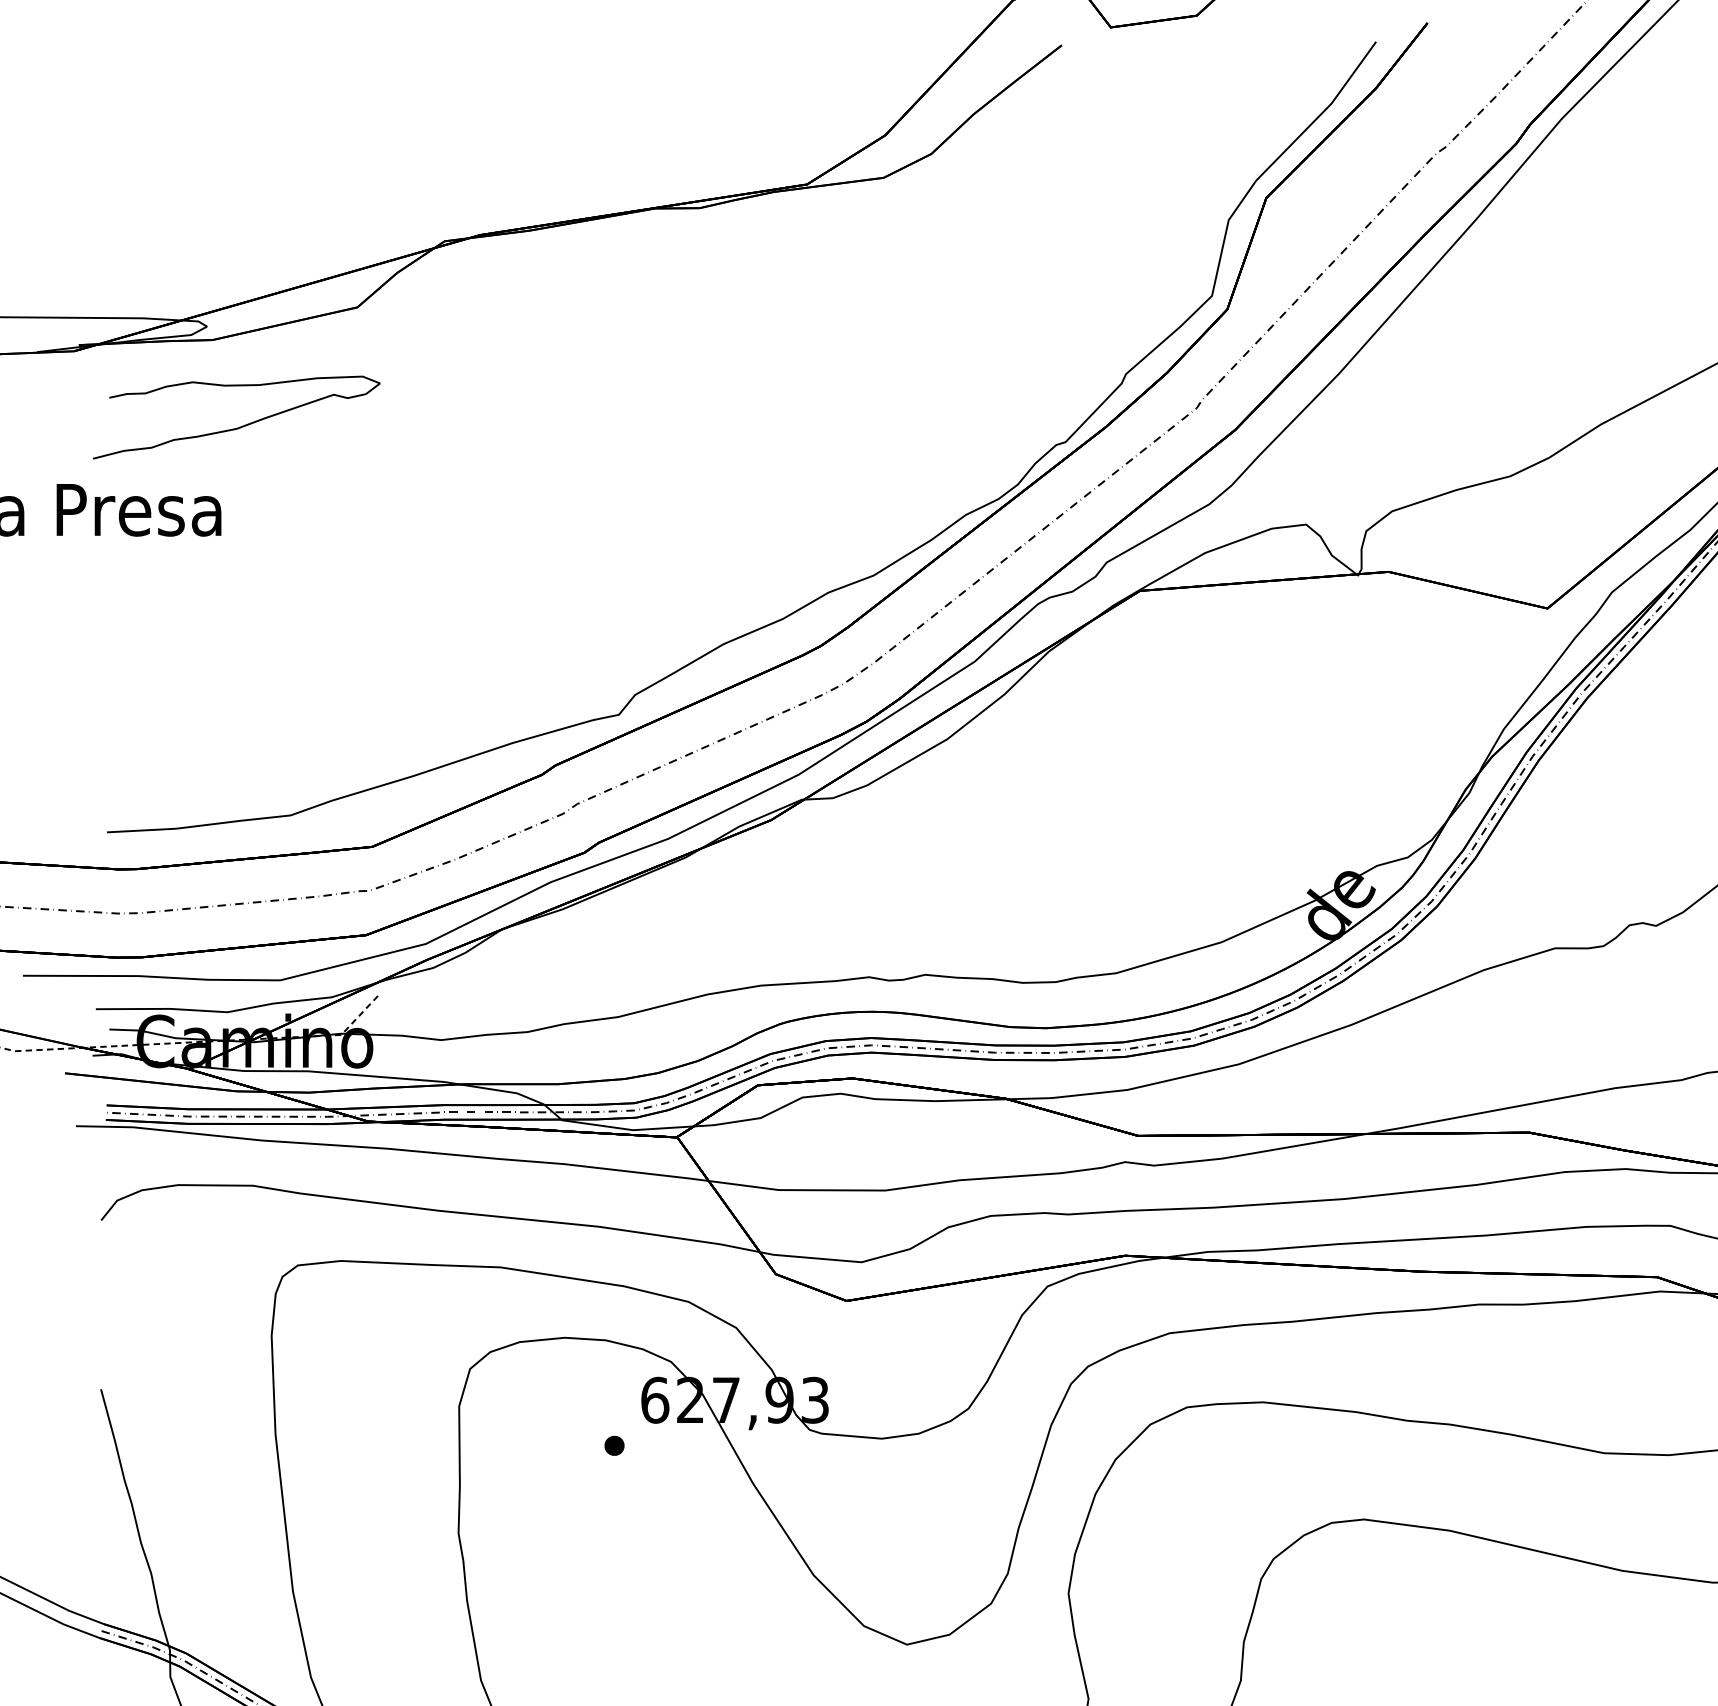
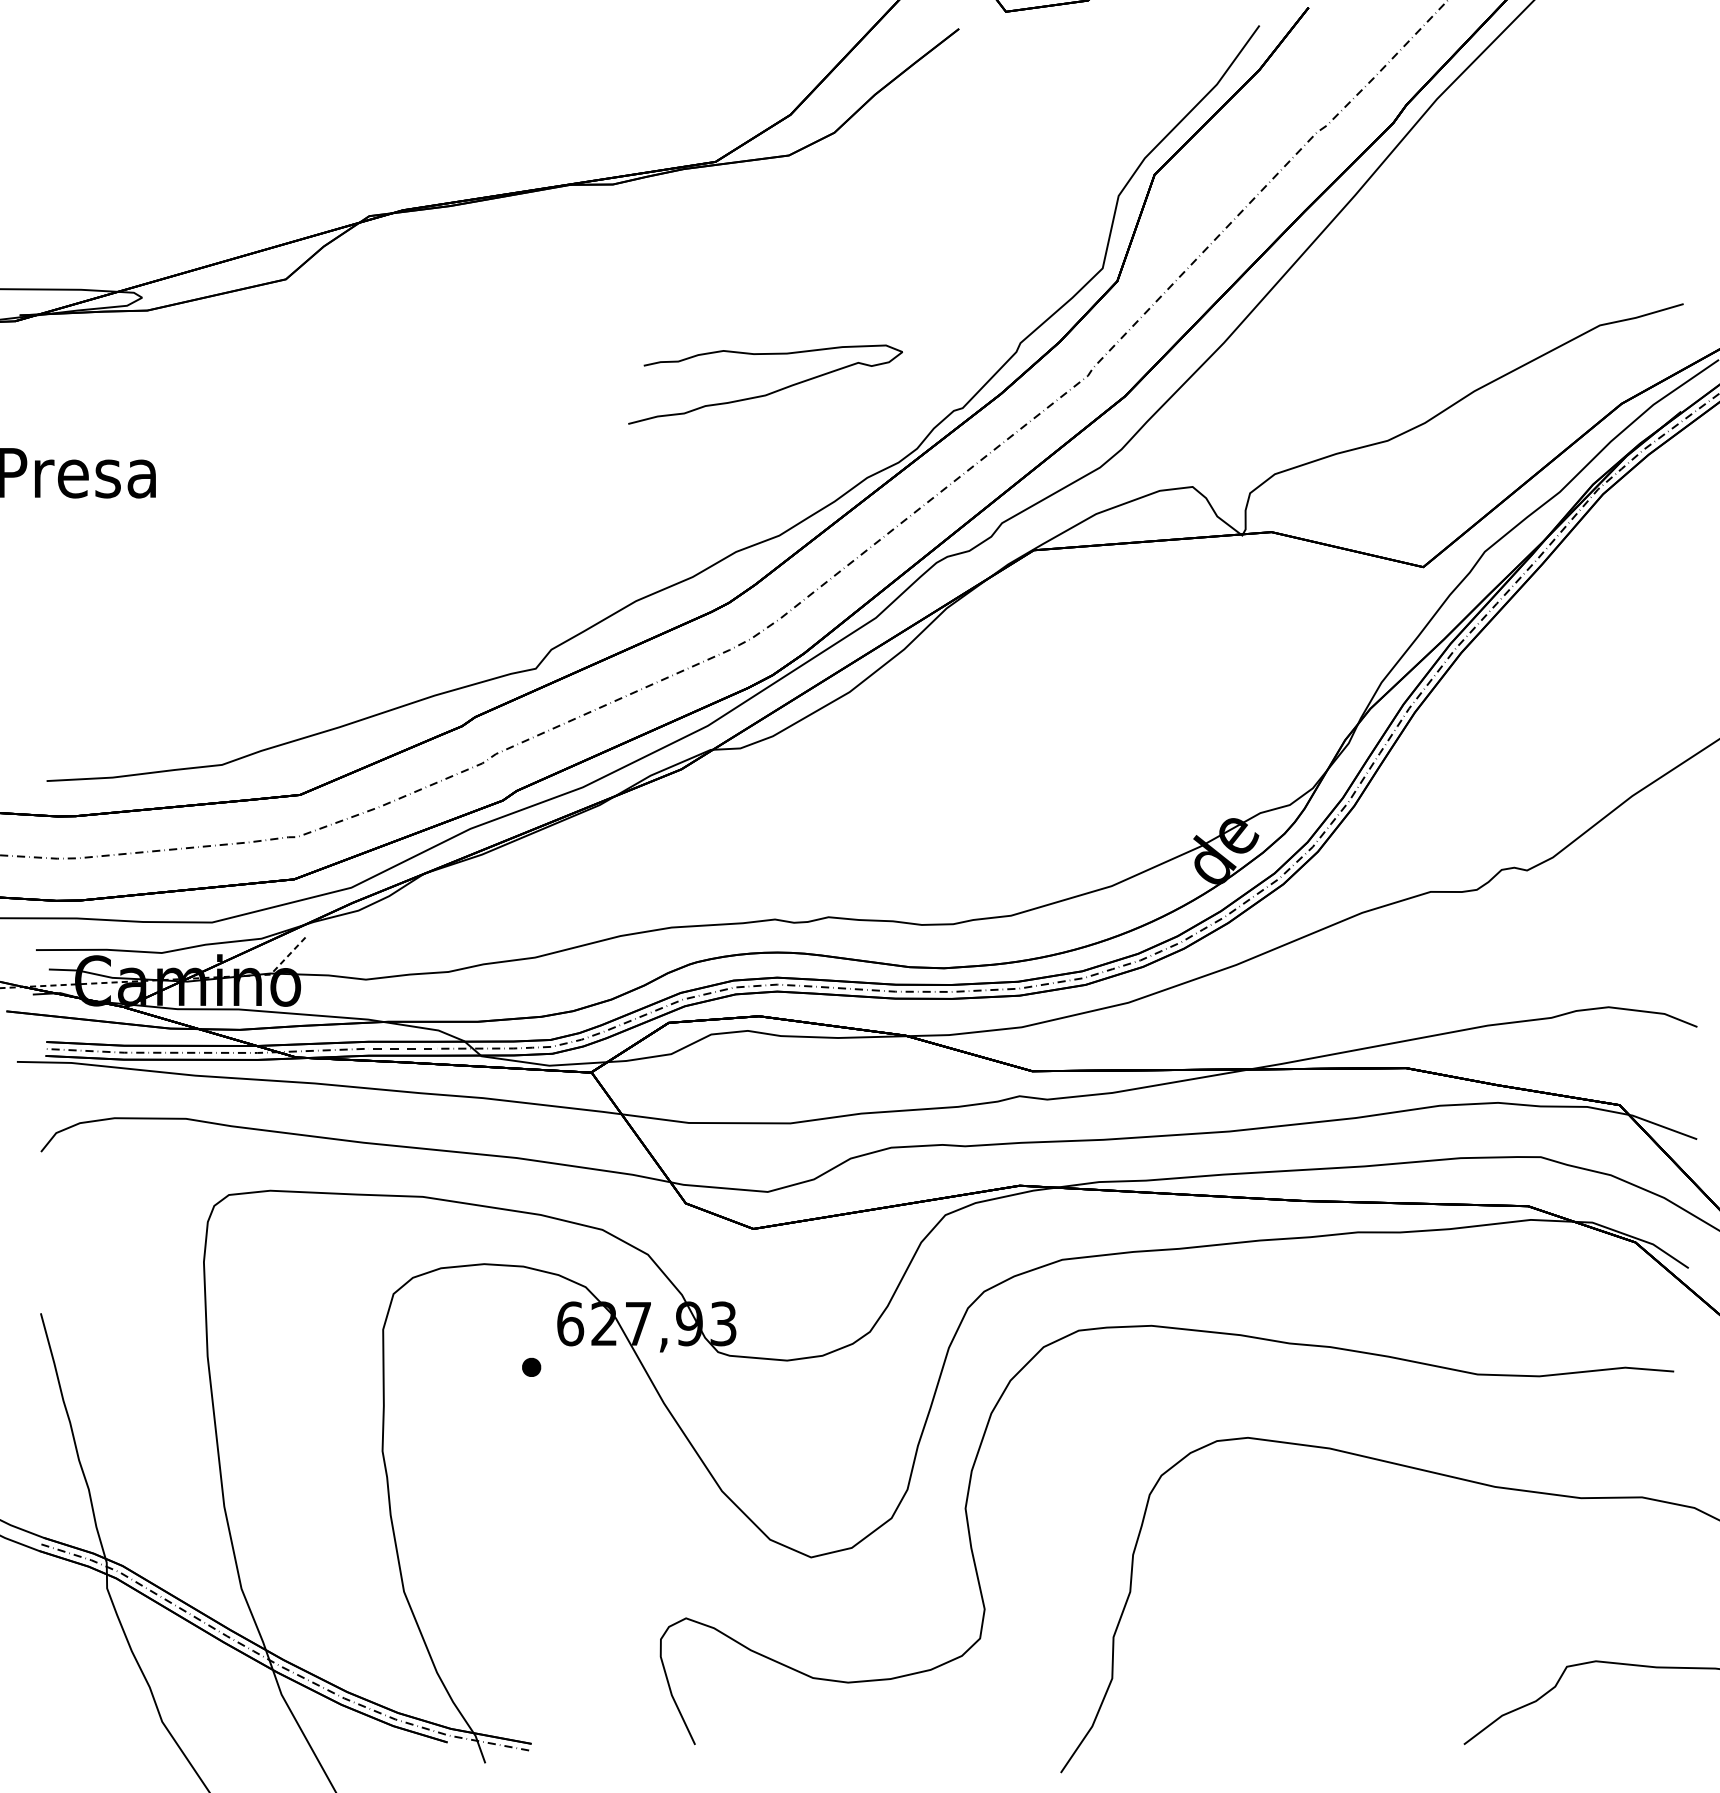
curve: (238, 426) -> (767, 393), moved

